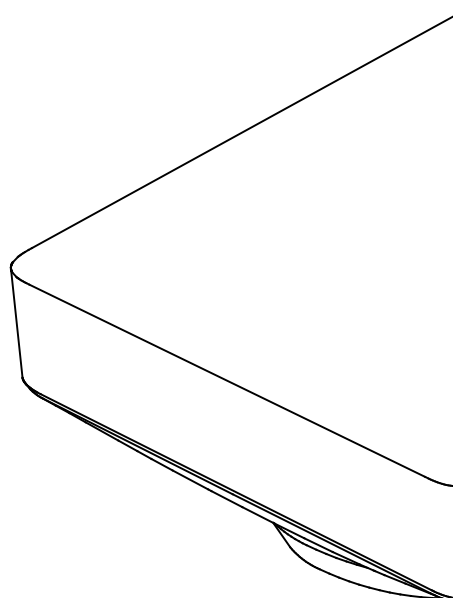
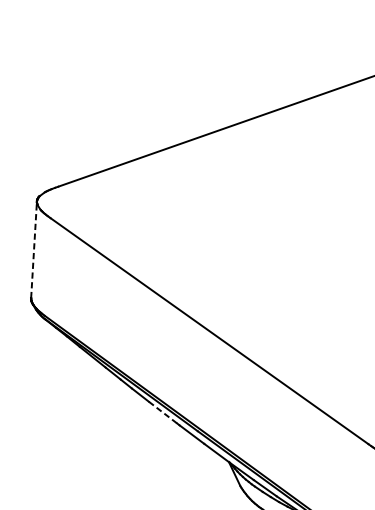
line: (16, 322) -> (33, 249), solid -> dashed
line: (190, 479) -> (163, 412), solid -> dashed

